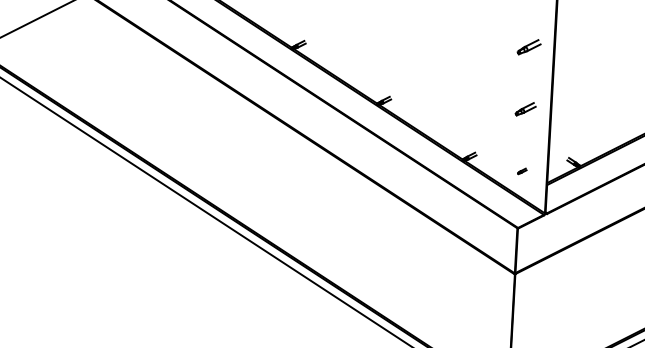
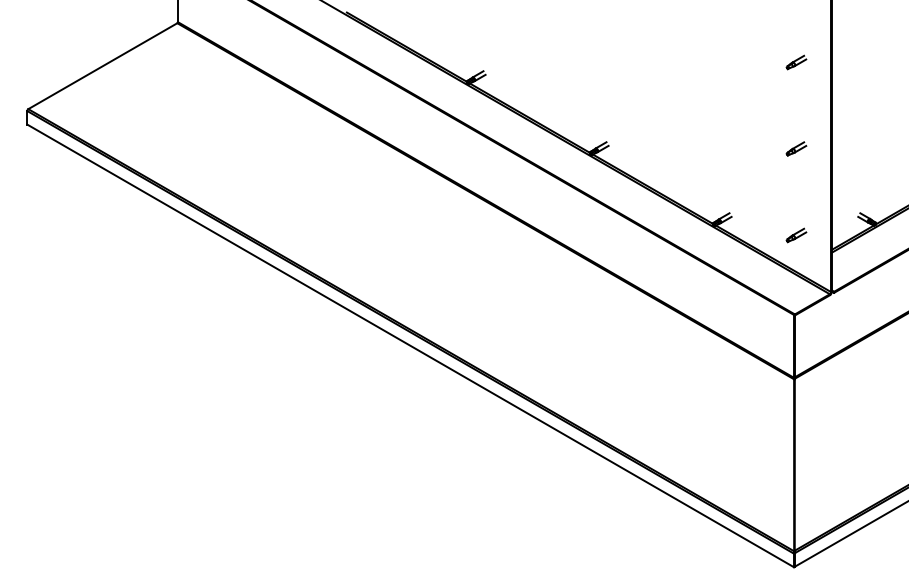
part: (529, 47) -> (796, 62), size x0.62
part: (525, 108) -> (796, 148), size x0.71
part: (522, 171) -> (796, 235), size x1.67

